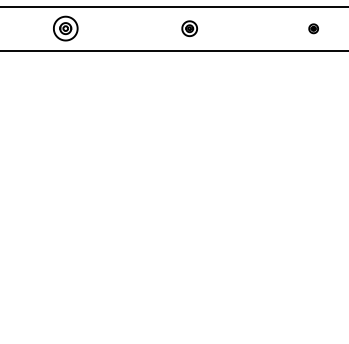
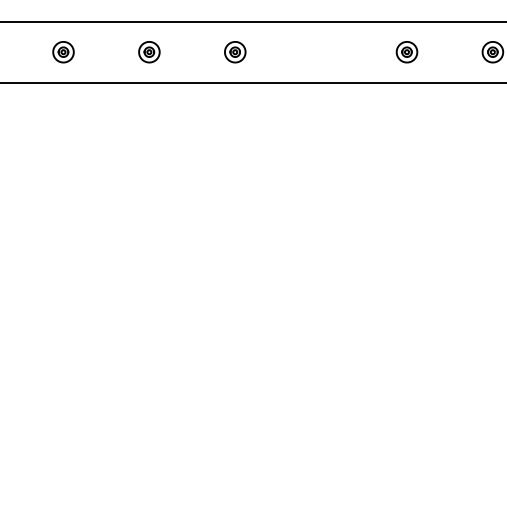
part: (65, 28) -> (63, 52), size x0.62
part: (127, 28) -> (149, 52), added
part: (313, 28) -> (406, 52), size x1.67

